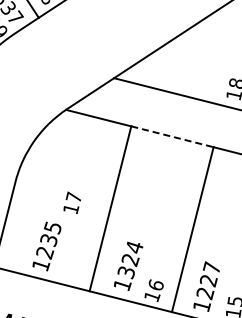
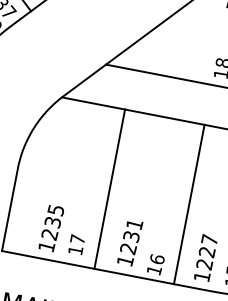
line: (172, 136) -> (164, 116), dashed -> solid
text: (71, 202) -> (75, 244), moved
text: (130, 260) -> (131, 237), 1324 -> 1231

